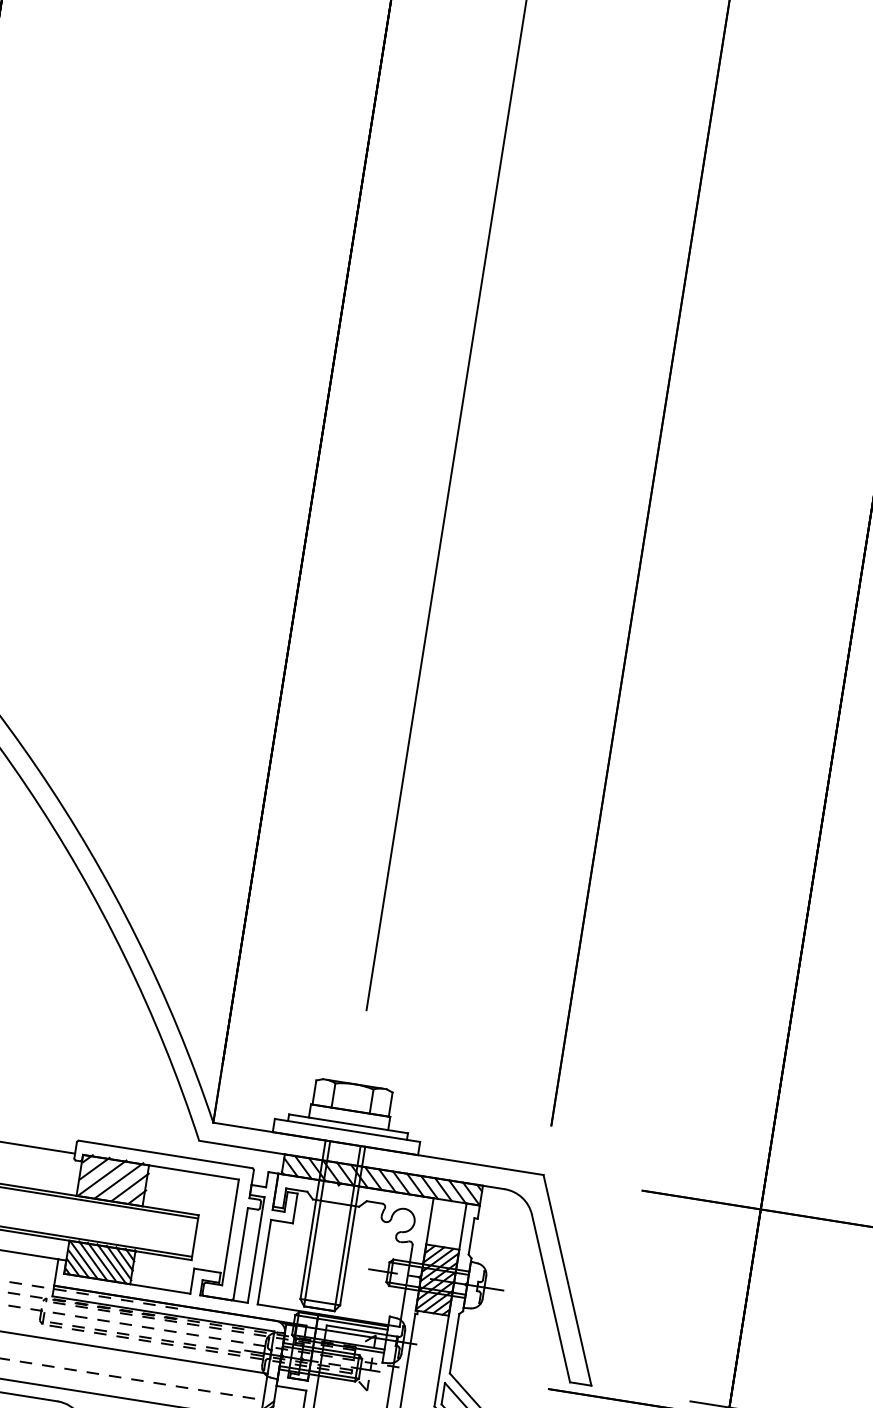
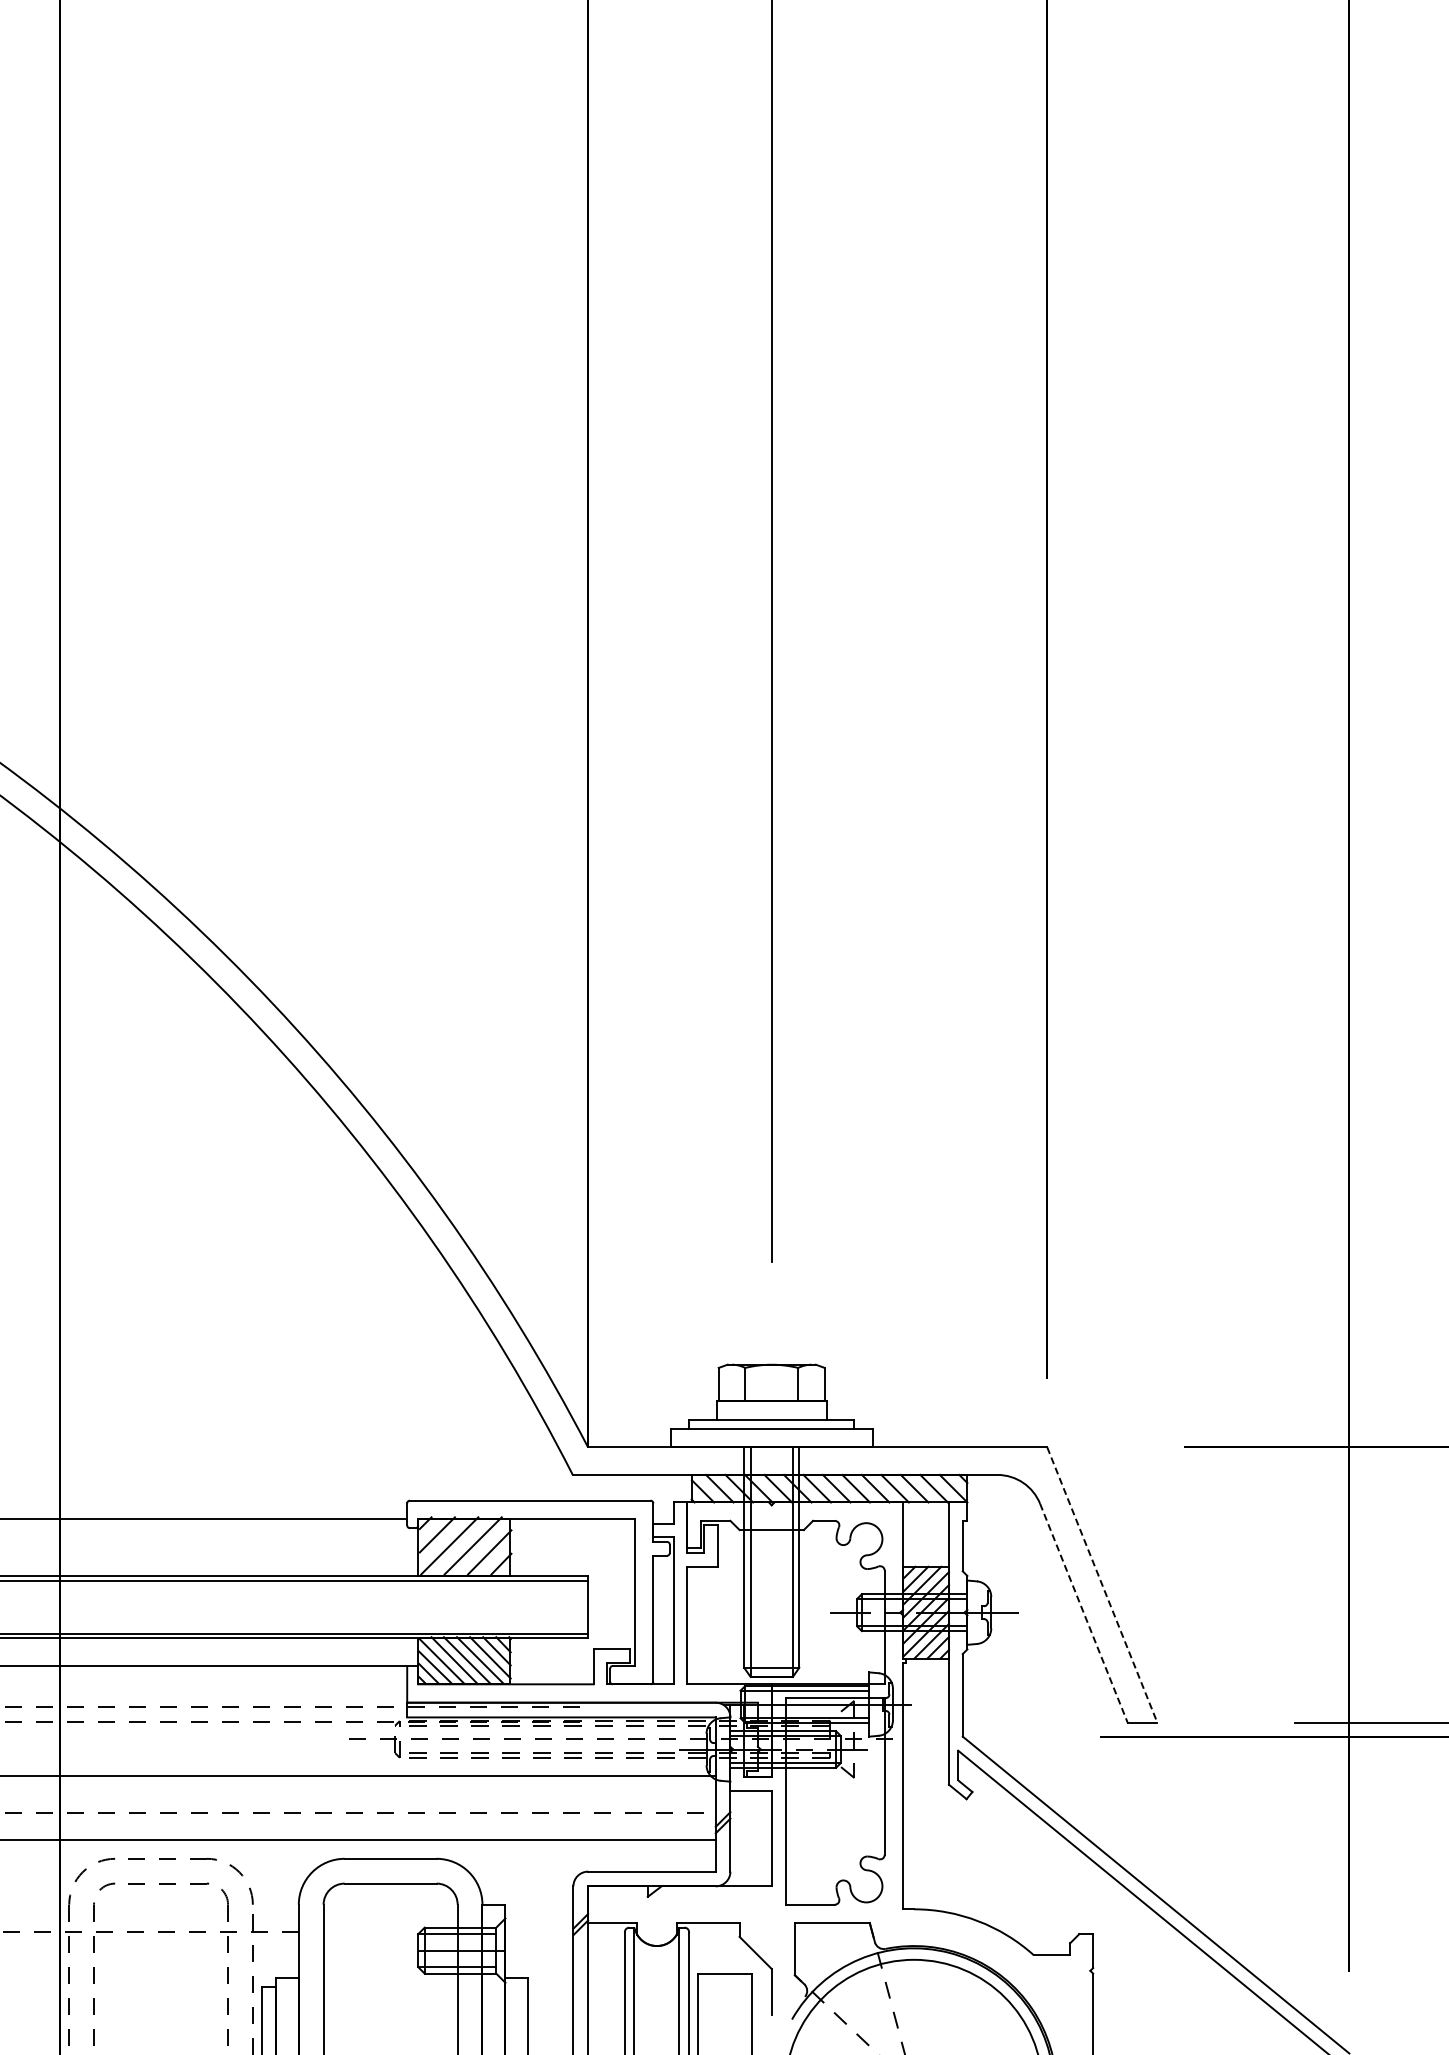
line: (567, 1280) -> (1102, 1585), solid -> dashed
line: (550, 1298) -> (1083, 1613), solid -> dashed

